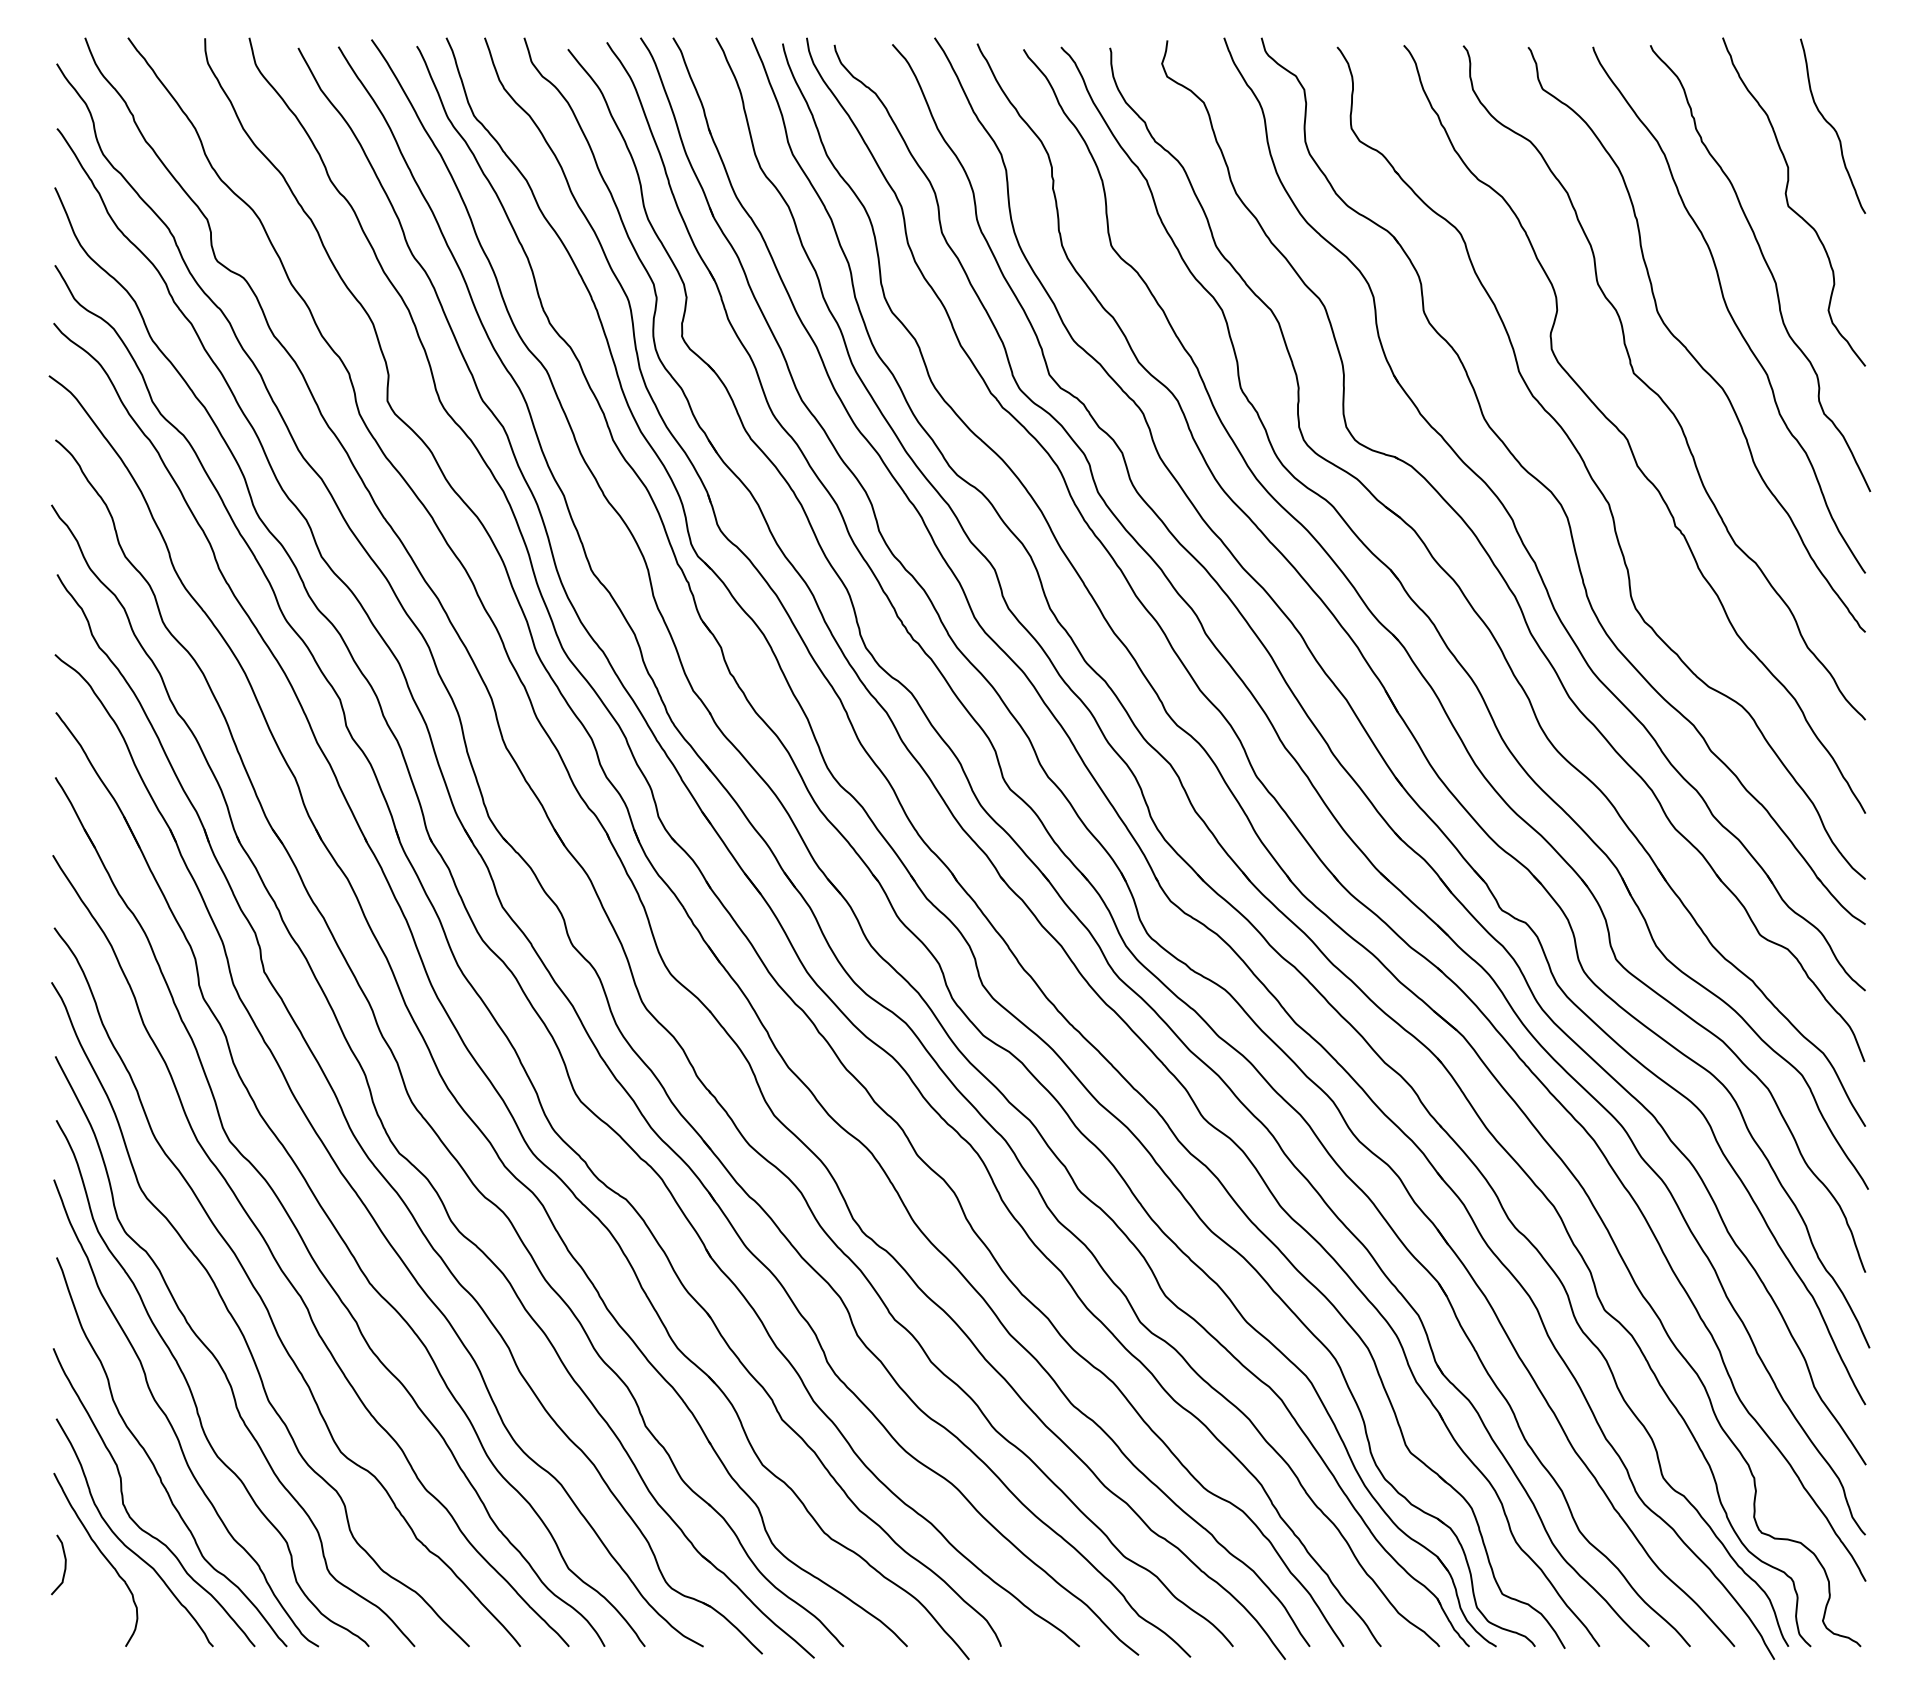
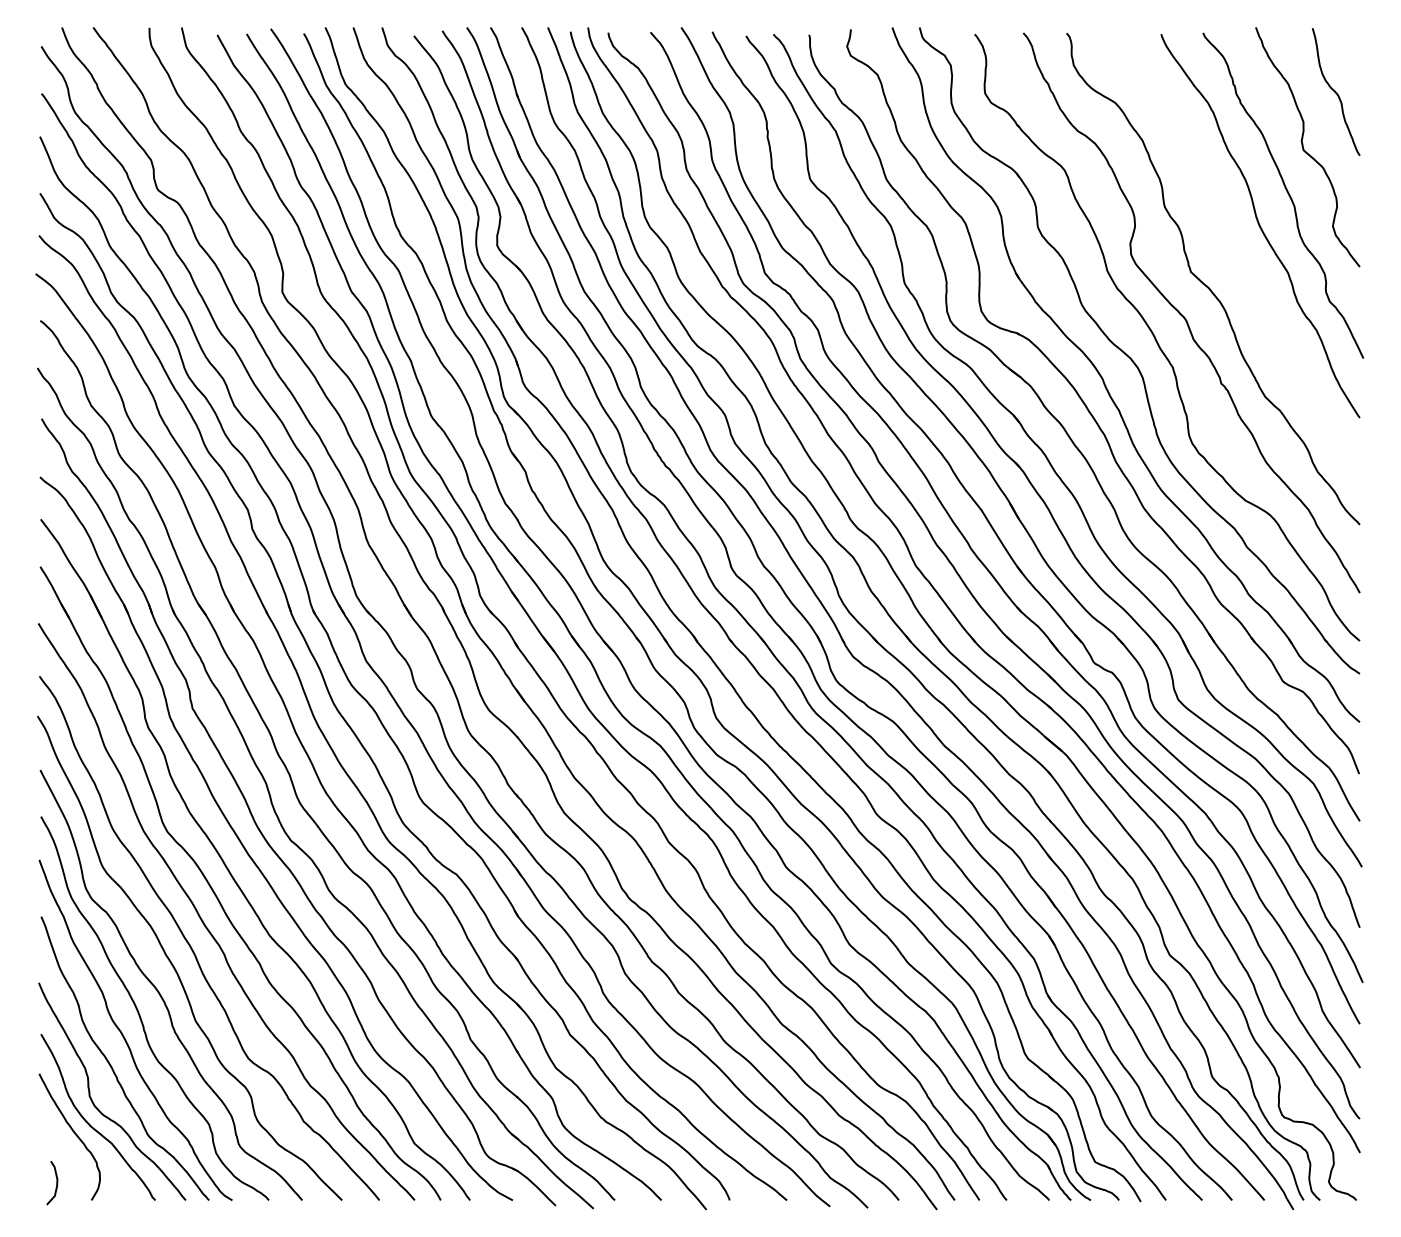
curve: (1687, 348) -> (1230, 253), removed
curve: (64, 1564) -> (56, 1182), moved

